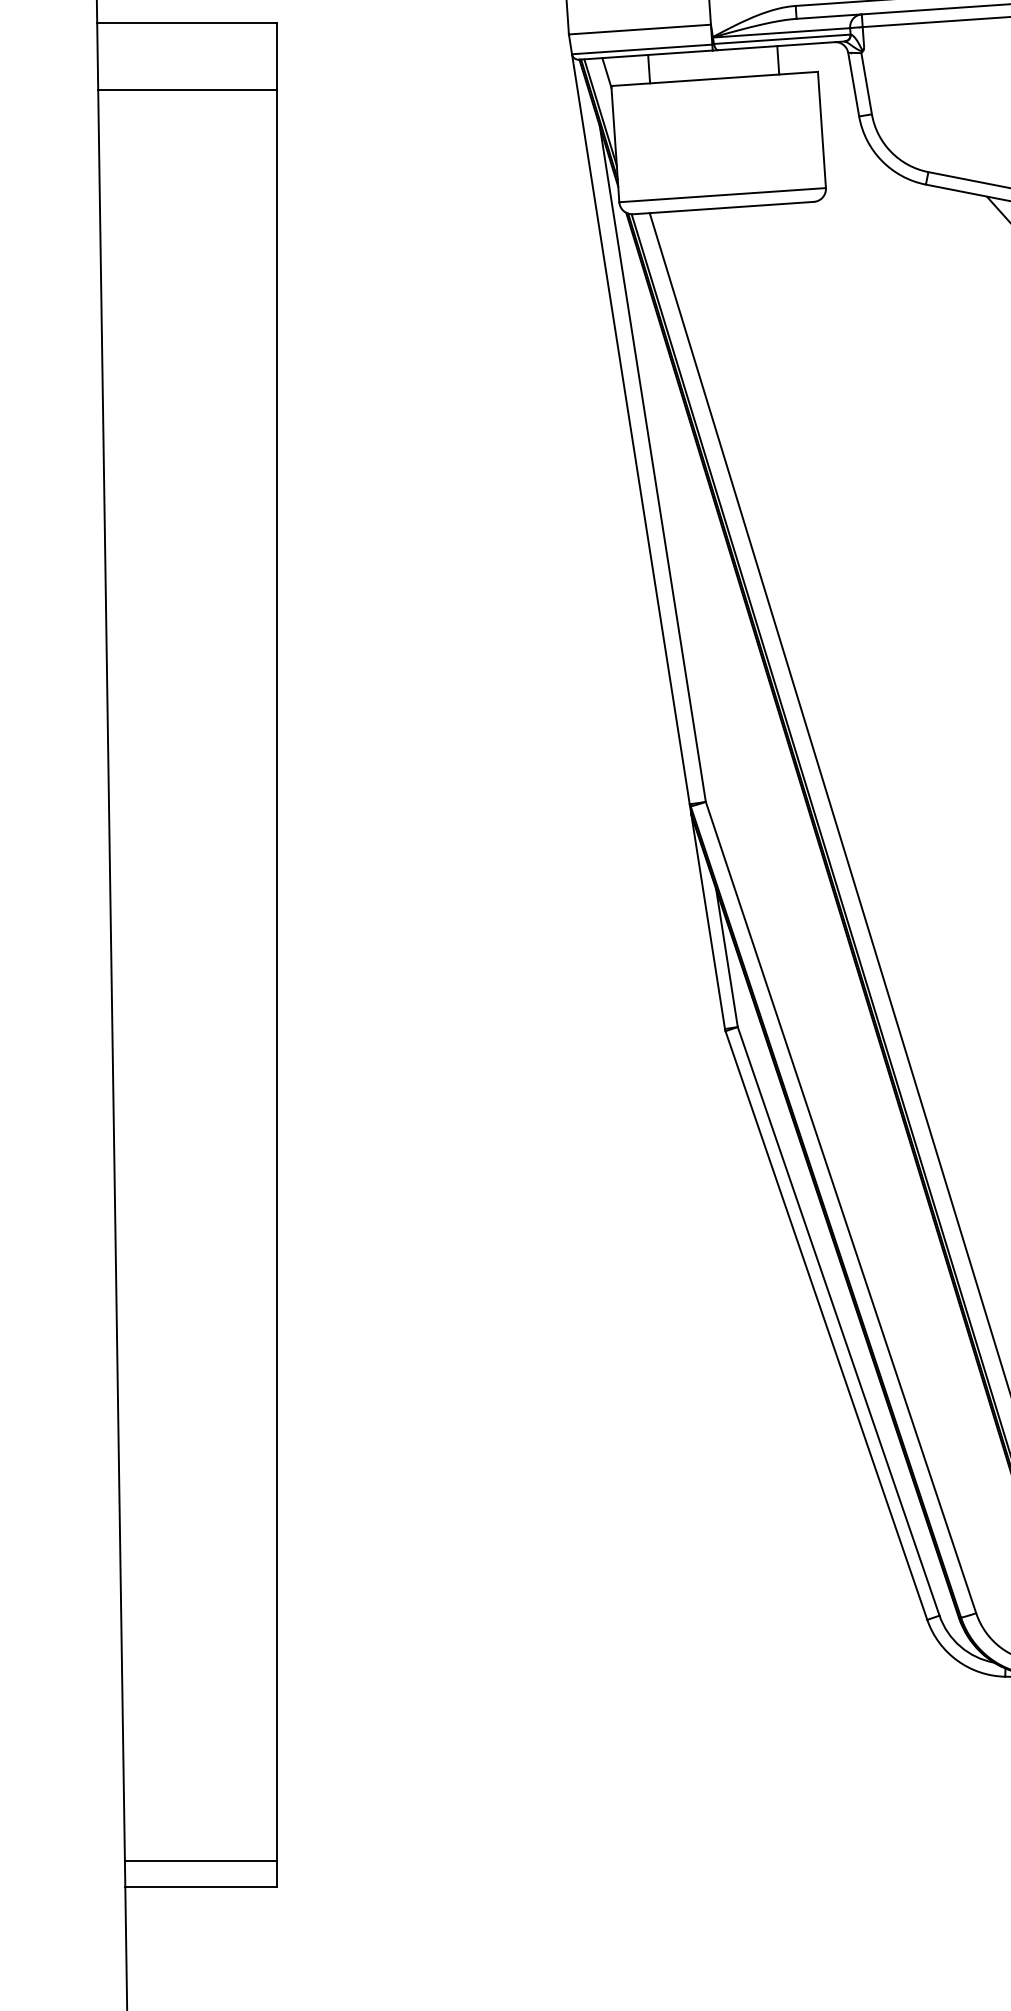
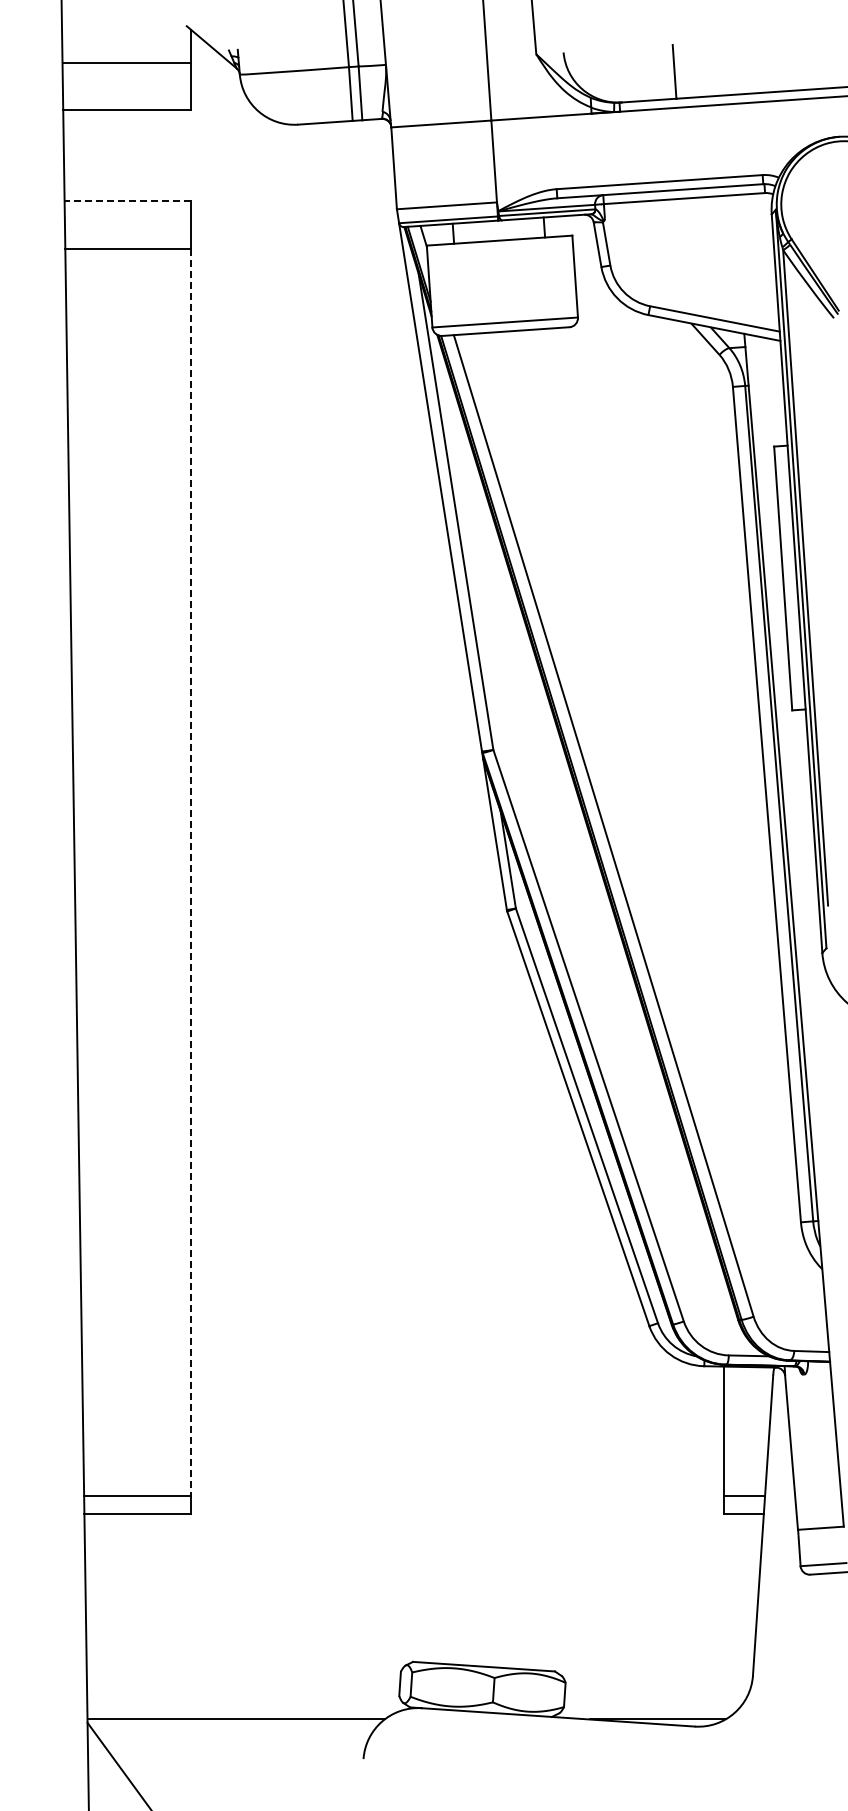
line: (186, 23) -> (127, 201), solid -> dashed
line: (275, 975) -> (190, 872), solid -> dashed

